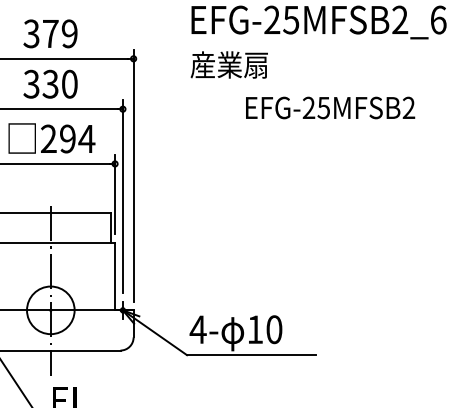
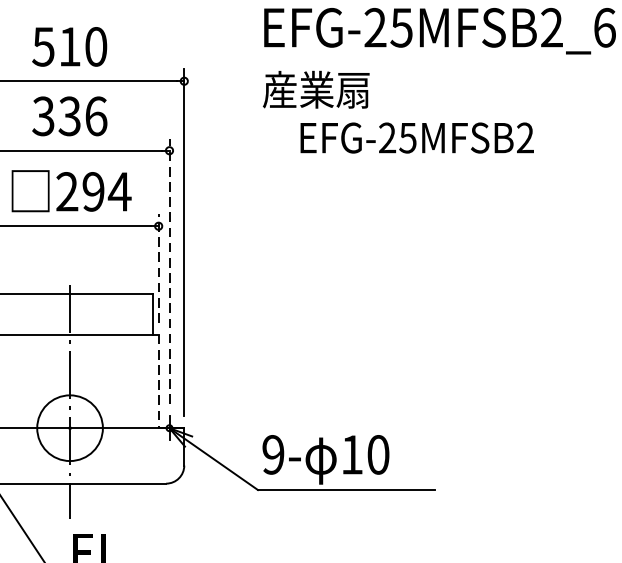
text: (50, 33) -> (69, 46), 379 -> 510
text: (69, 83) -> (95, 115), 330 -> 336
text: (330, 107) -> (417, 137), moved
line: (115, 194) -> (159, 268), solid -> dashed
line: (122, 196) -> (168, 271), solid -> dashed
line: (115, 276) -> (159, 381), solid -> dashed
text: (197, 329) -> (272, 454), 4- -> 9-

